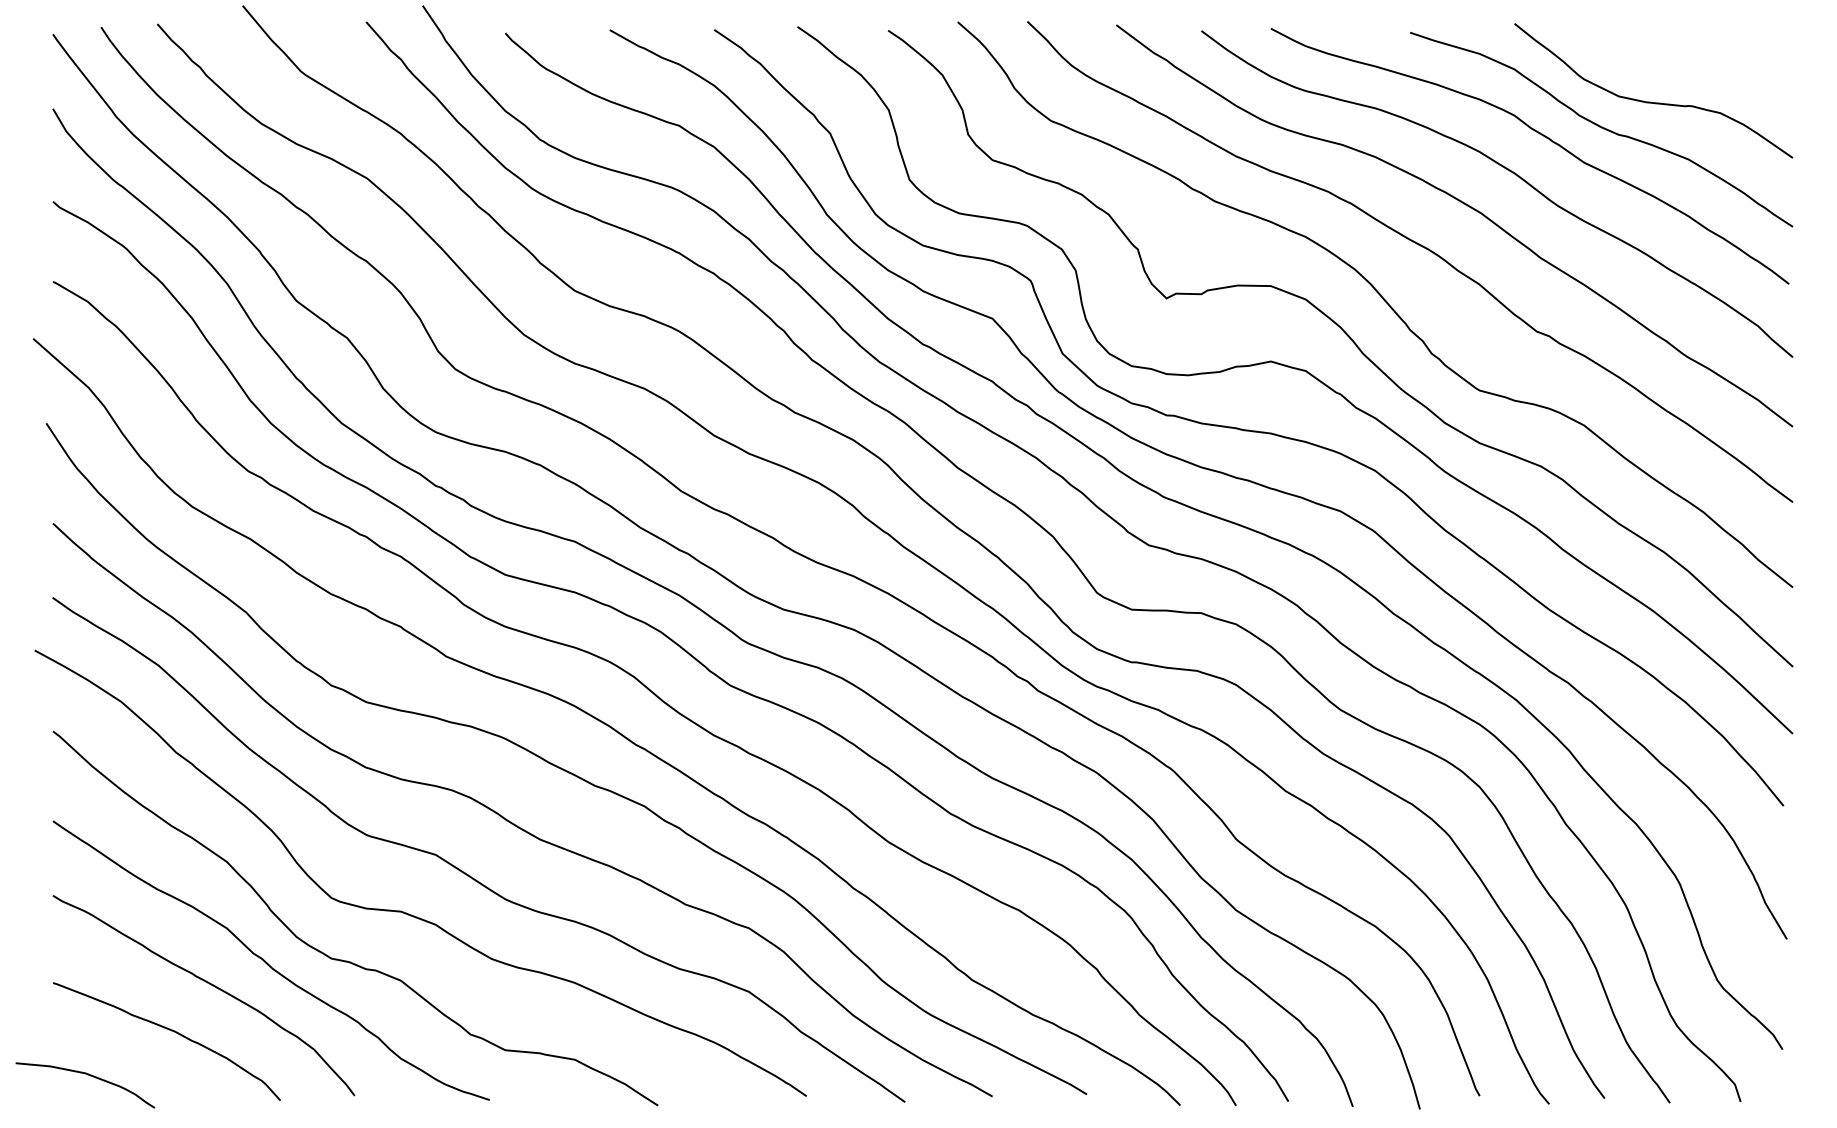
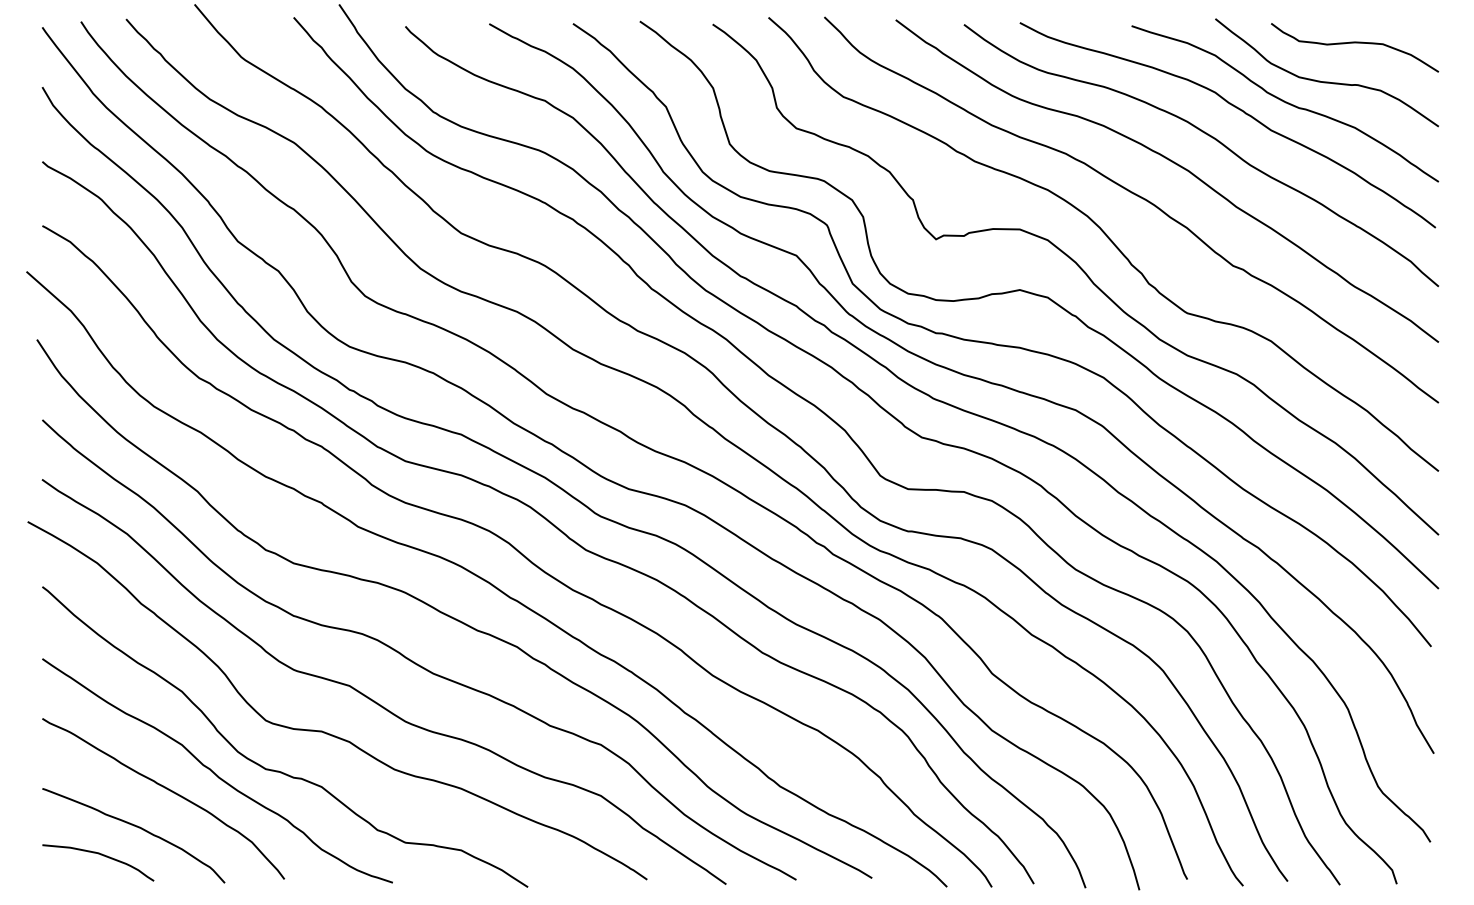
curve: (1689, 54) -> (1355, 43), added
curve: (88, 1076) -> (100, 855), moved

